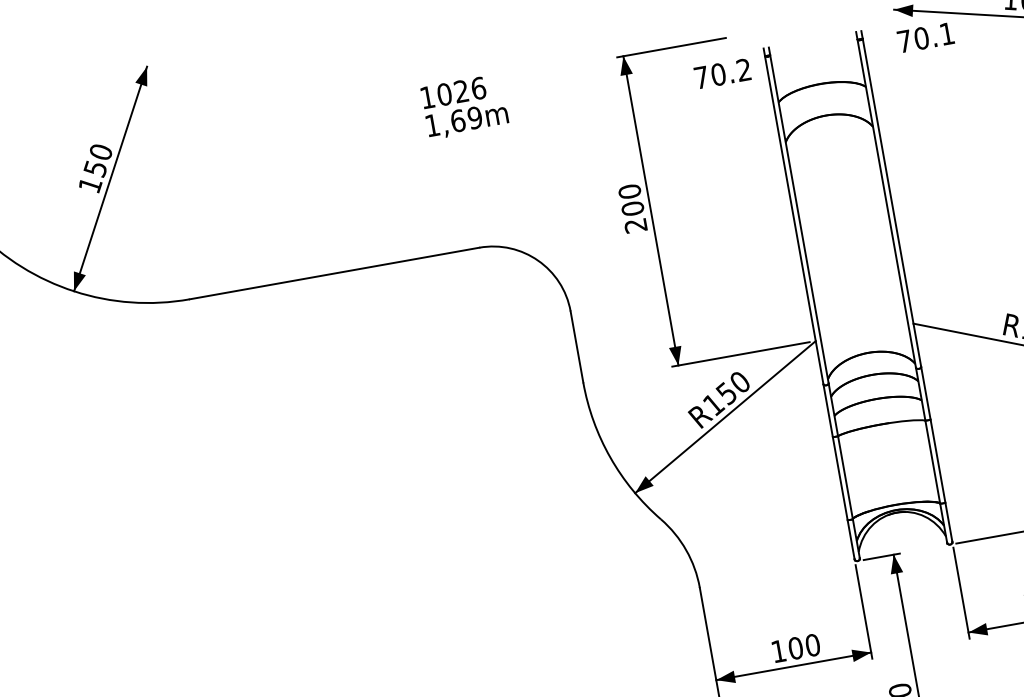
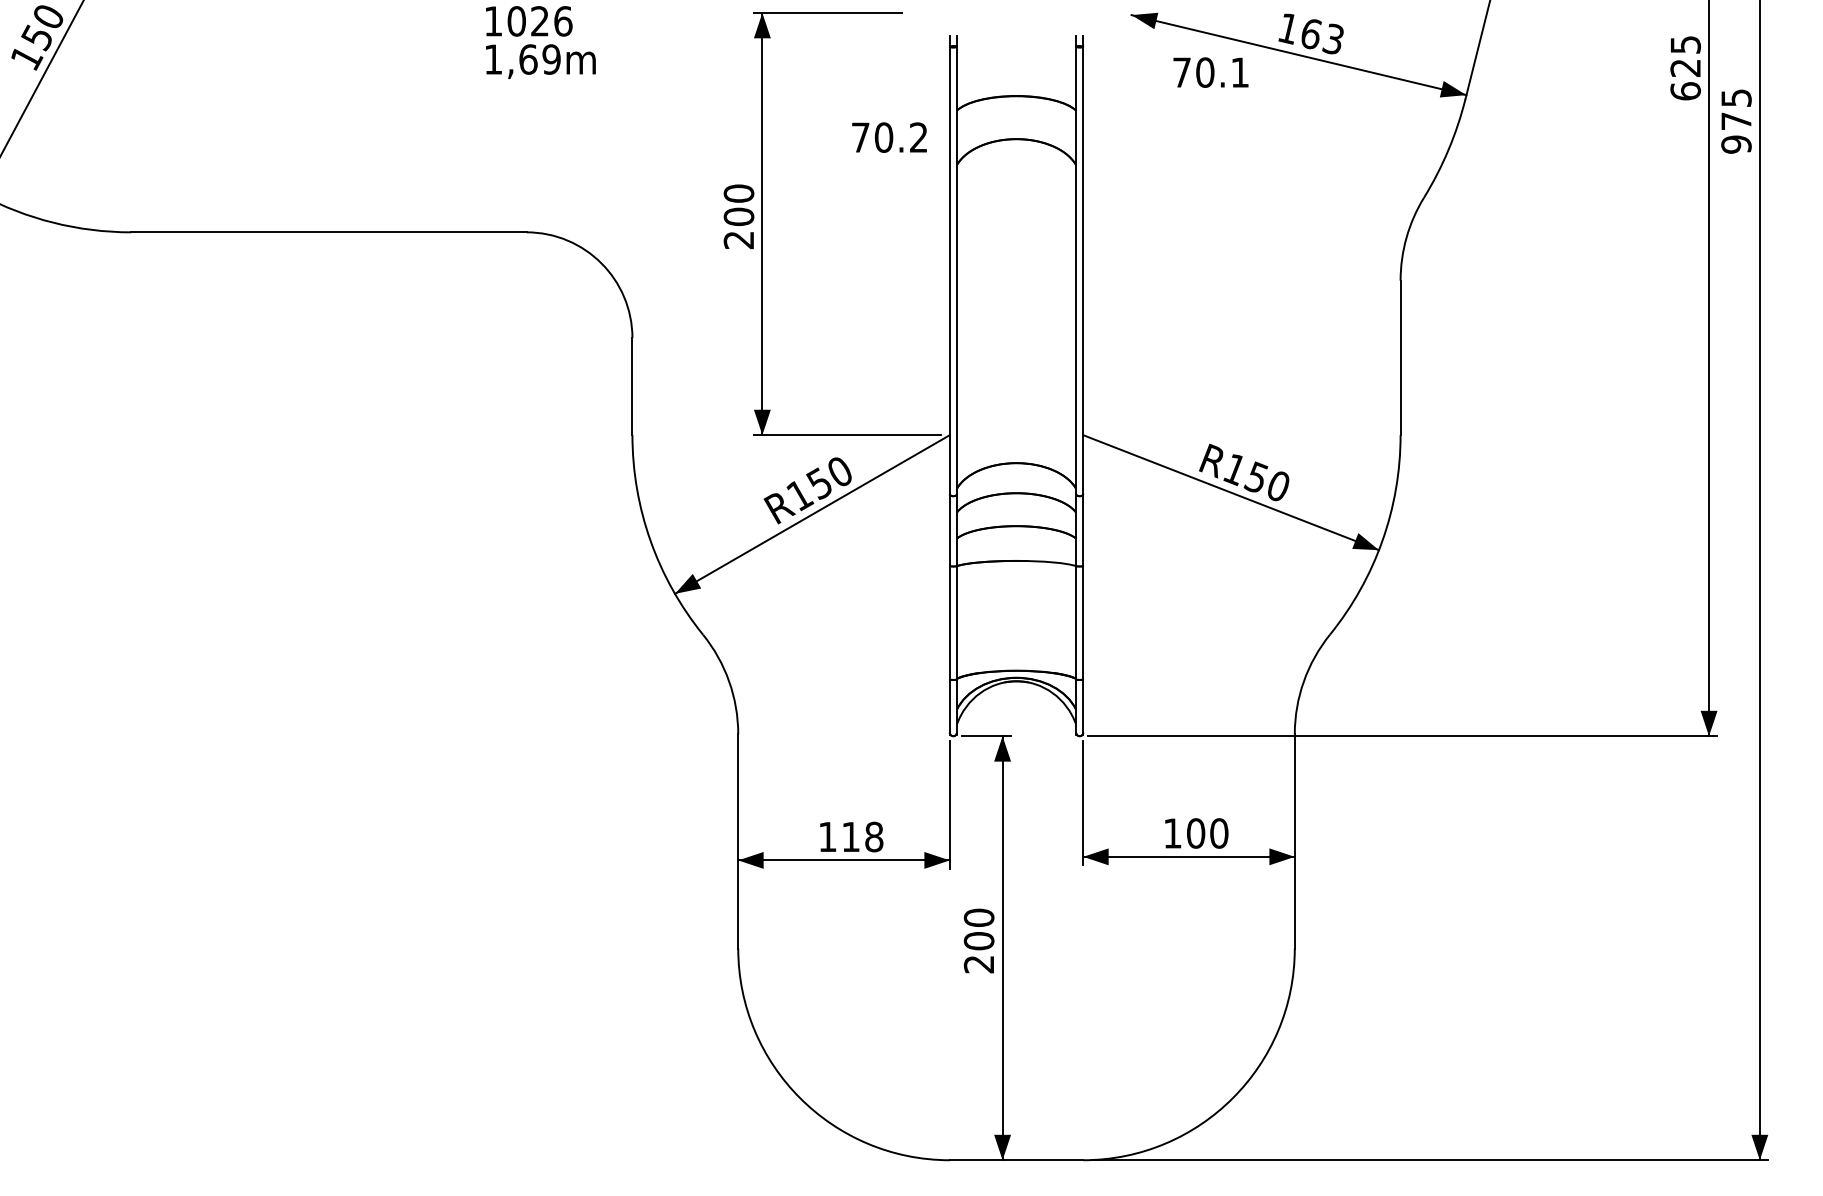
text: (925, 37) -> (1210, 72), moved
text: (722, 73) -> (889, 137), moved
text: (804, 646) -> (862, 836), 100 -> 118

